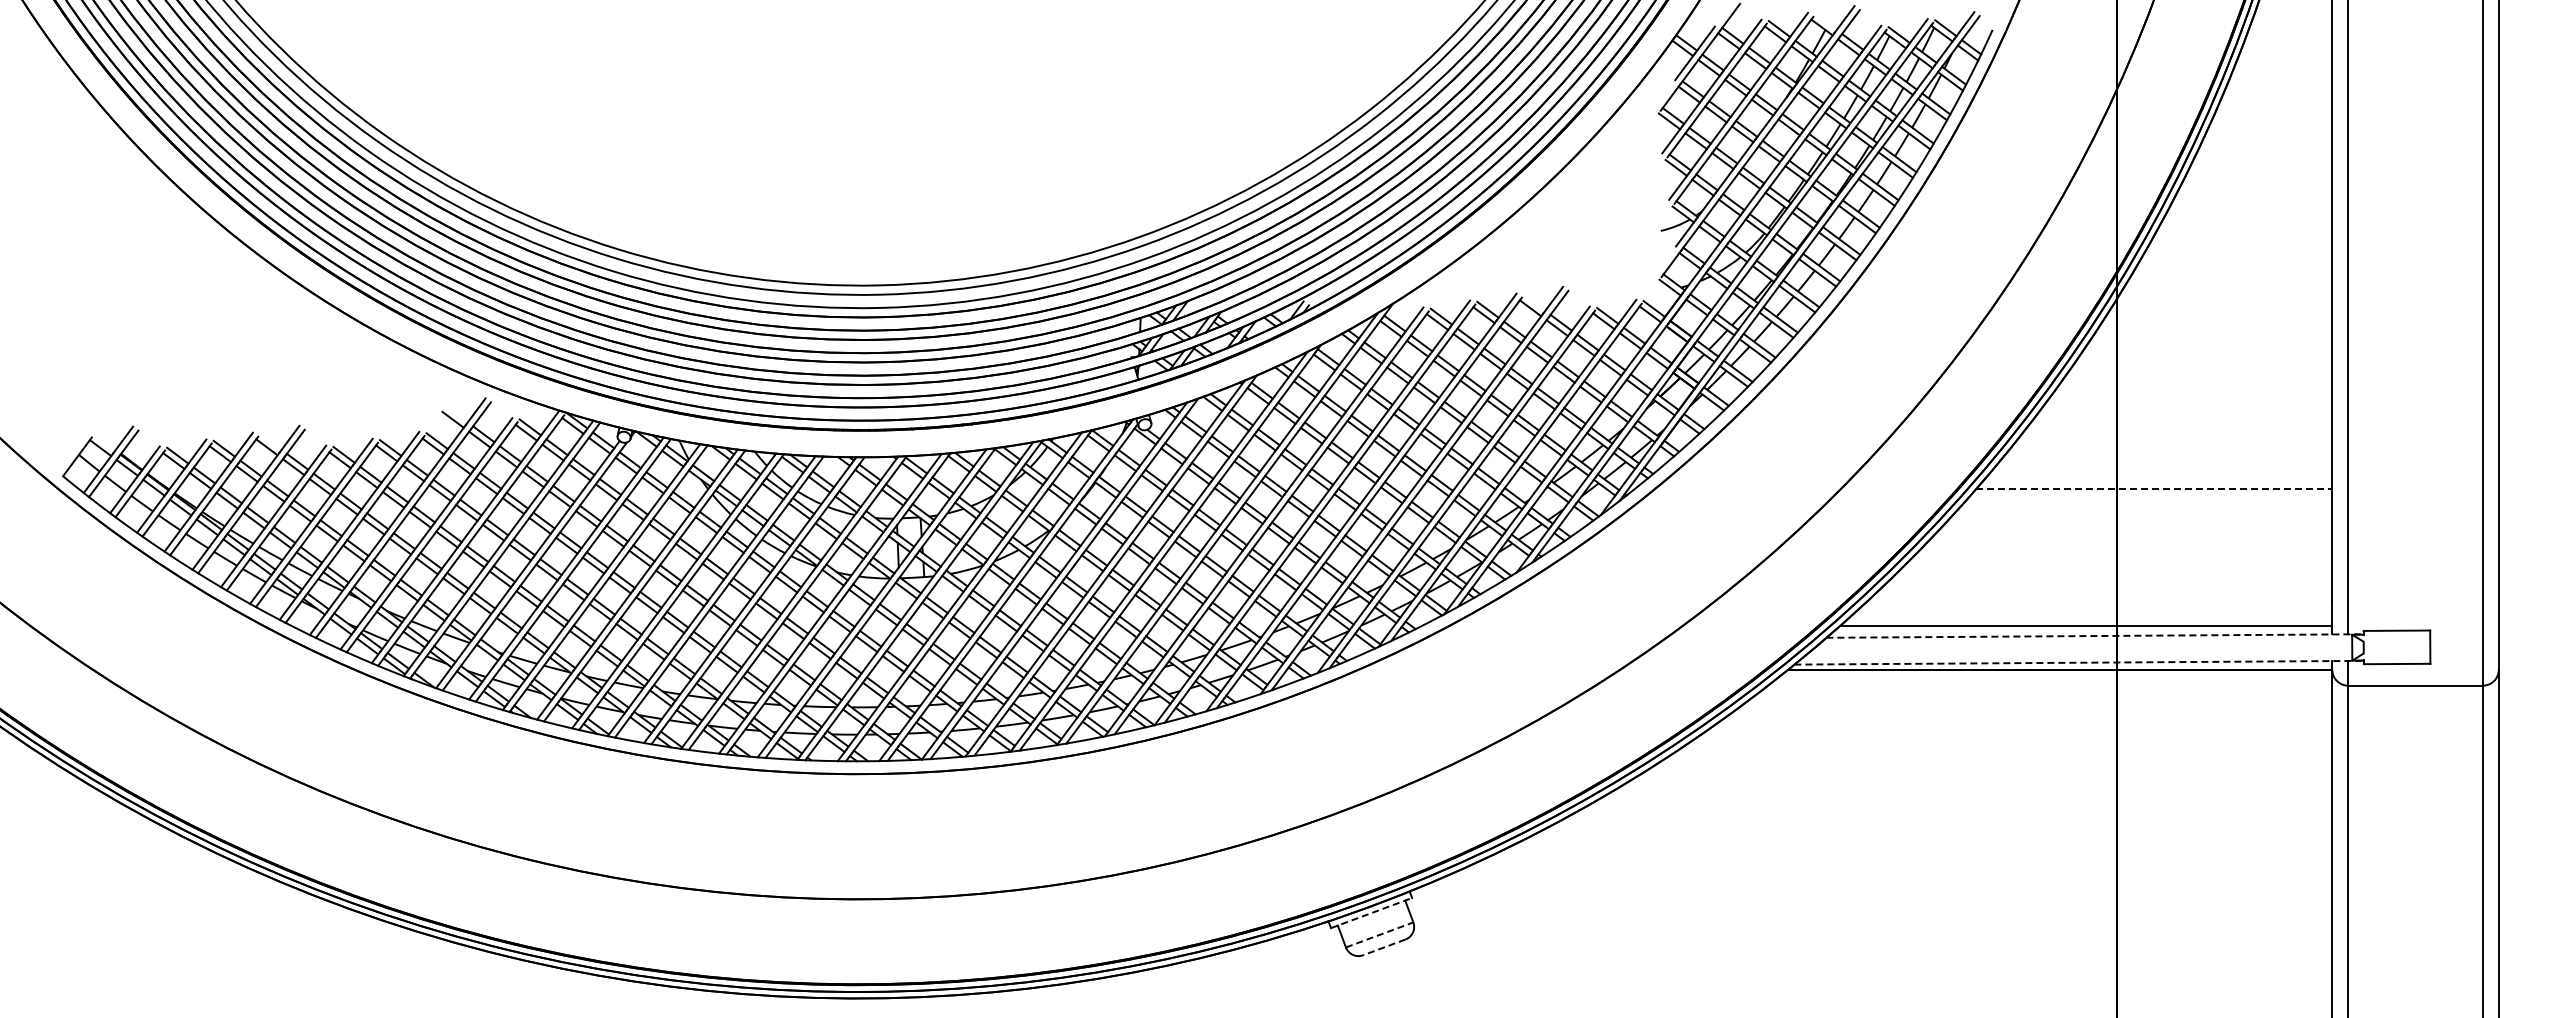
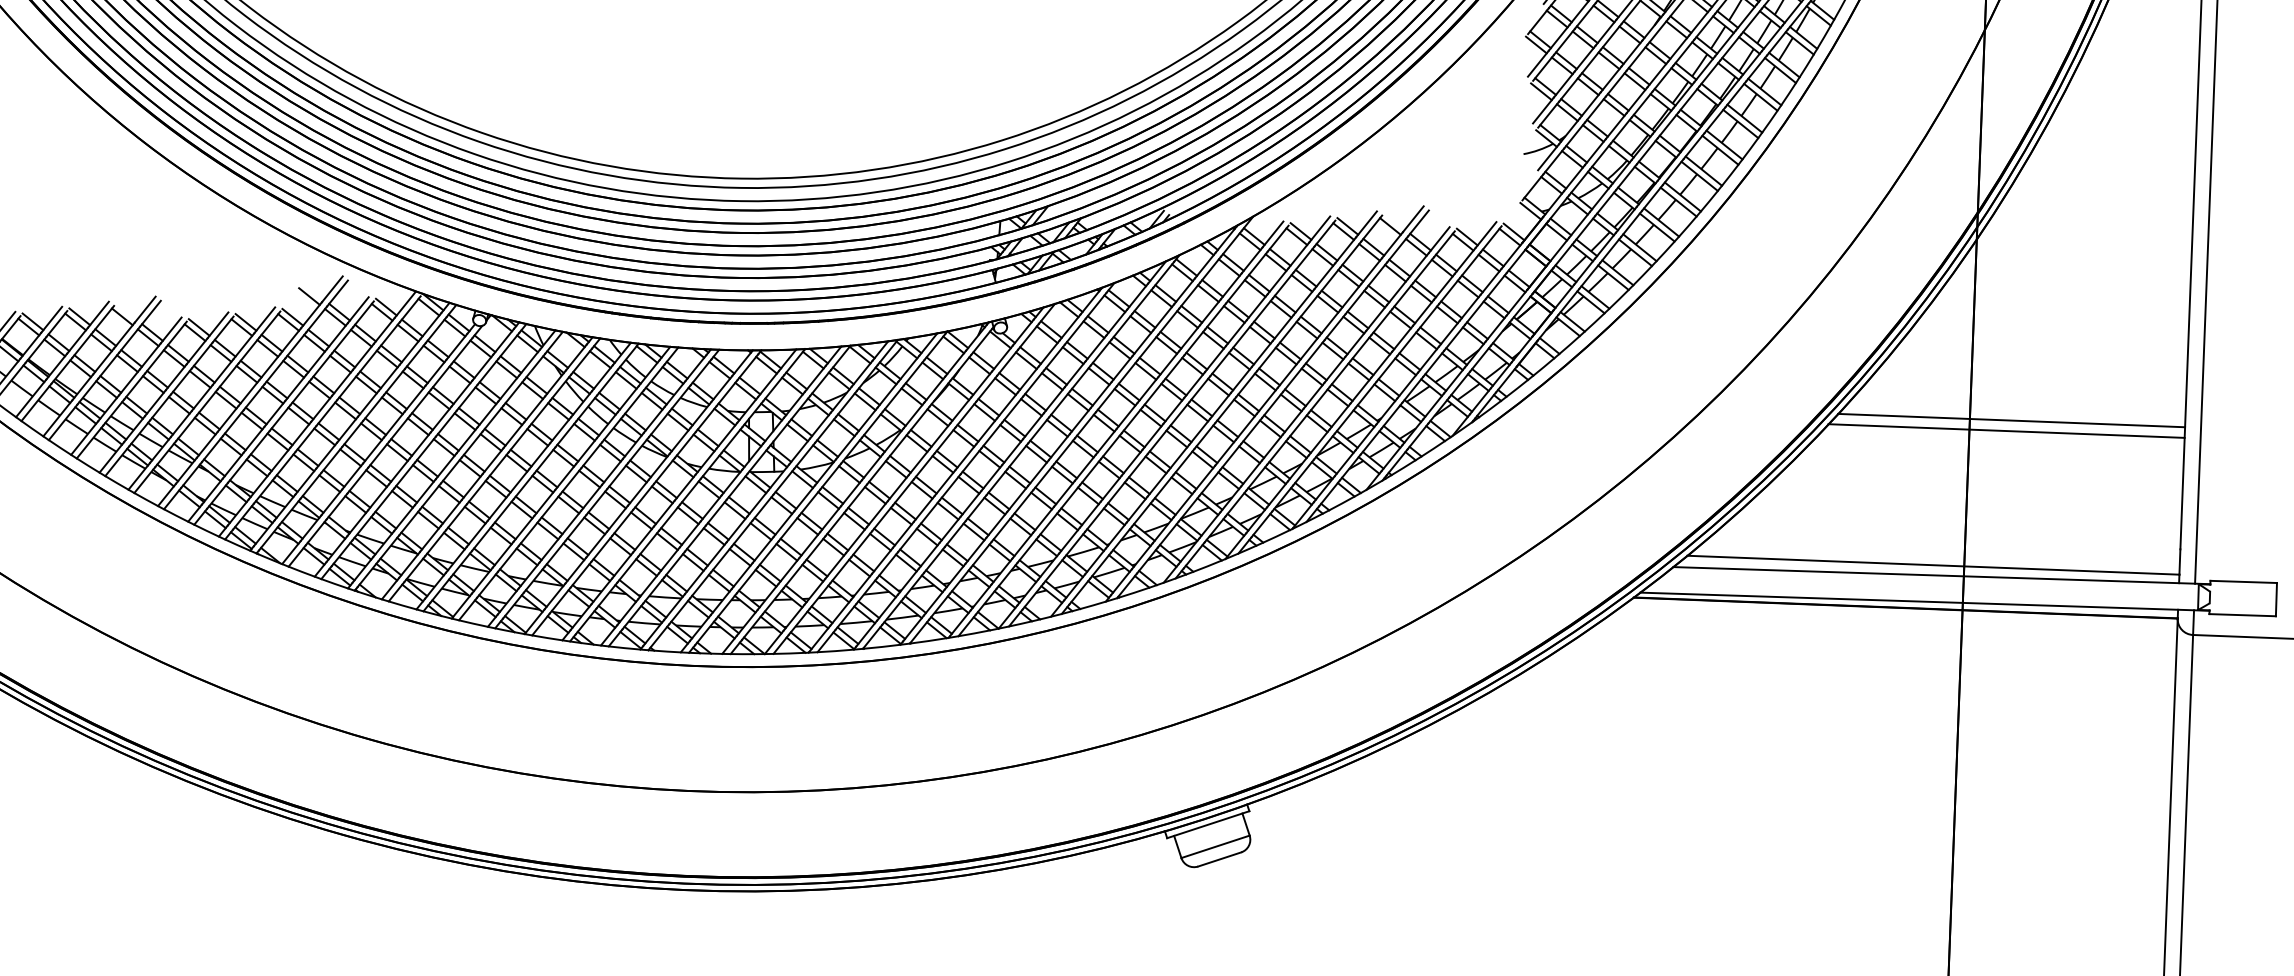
line: (2158, 478) -> (2011, 420), added
line: (2154, 489) -> (2006, 431), dashed -> solid
line: (2095, 636) -> (1942, 576), dashed -> solid
line: (2079, 662) -> (1925, 601), dashed -> solid
line: (1372, 912) -> (1209, 824), dashed -> solid
line: (1379, 934) -> (1215, 846), dashed -> solid
line: (1384, 947) -> (1219, 859), dashed -> solid

